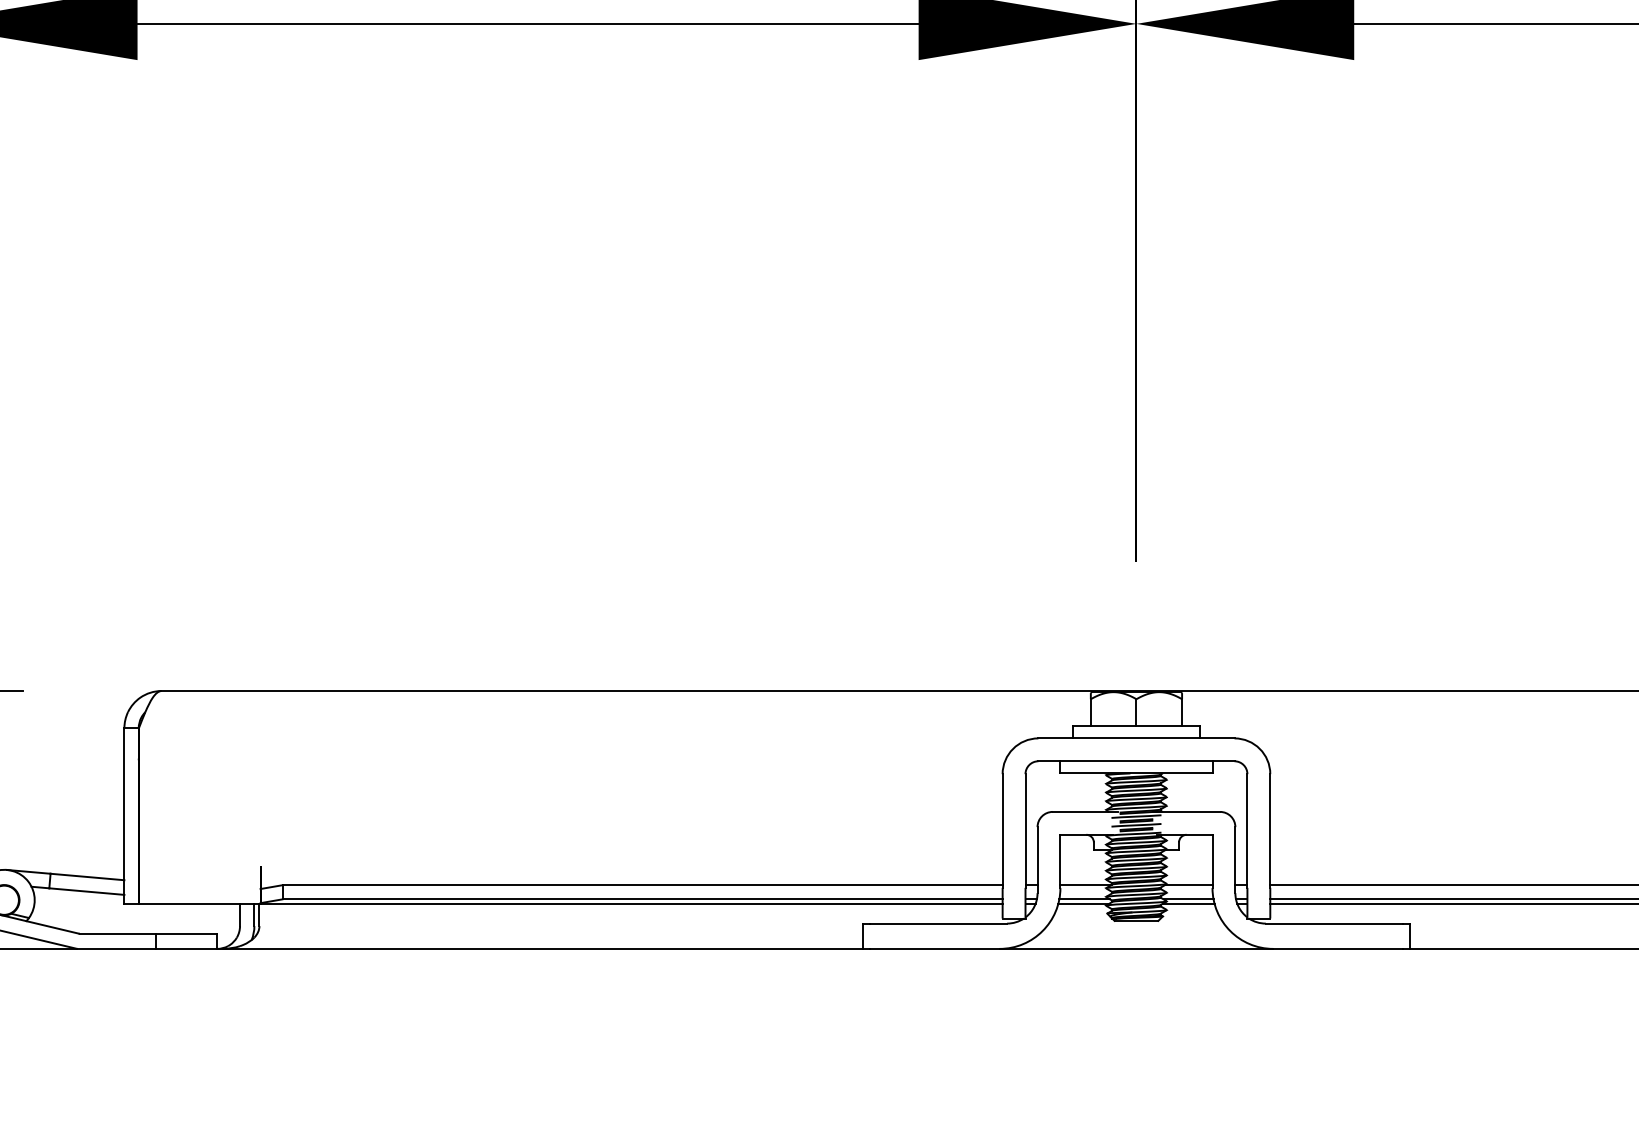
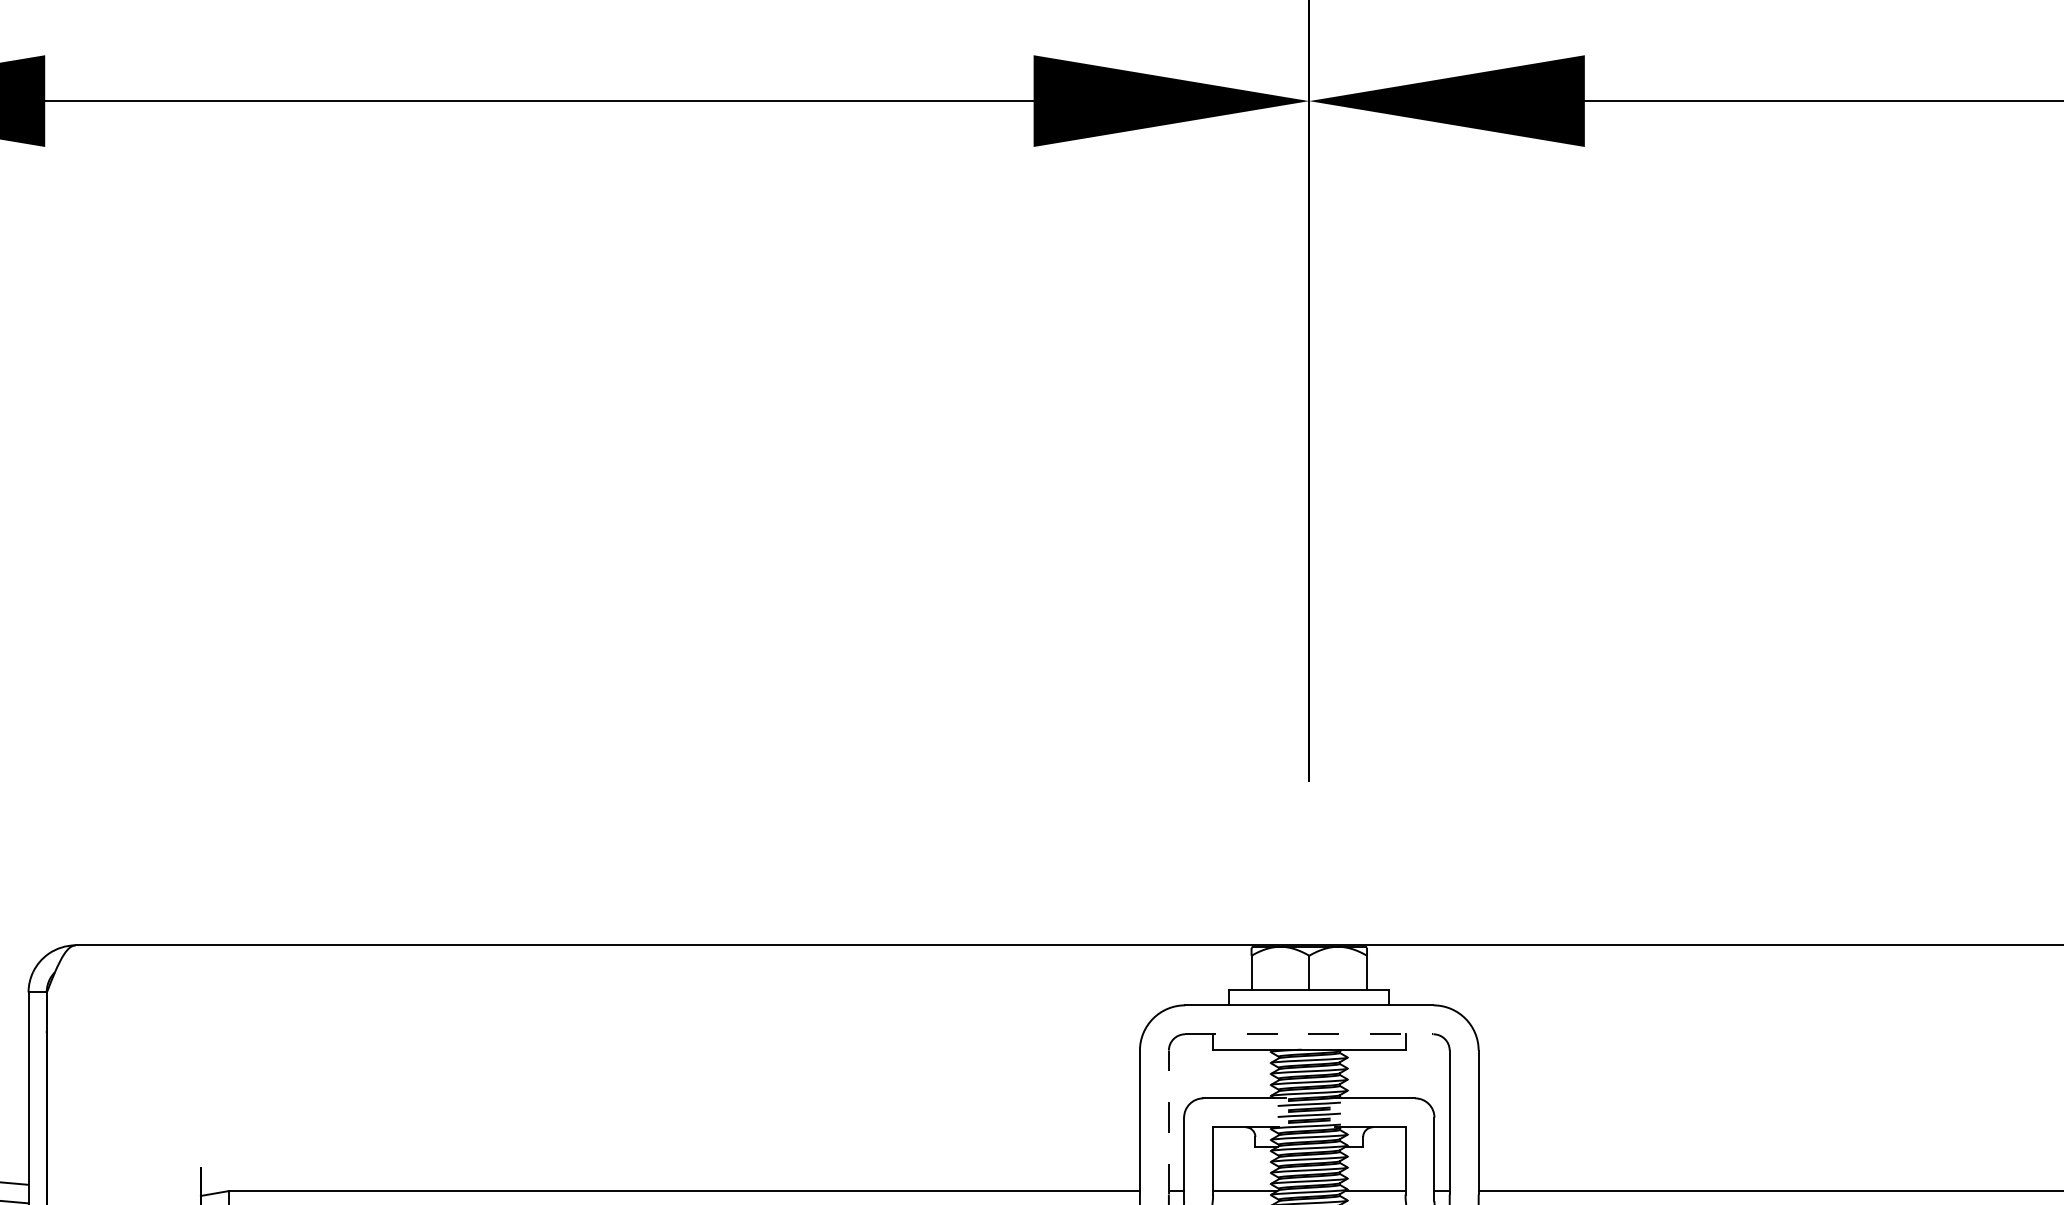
line: (1136, 761) -> (1309, 1034), solid -> dashed
line: (1025, 831) -> (1168, 1123), solid -> dashed

